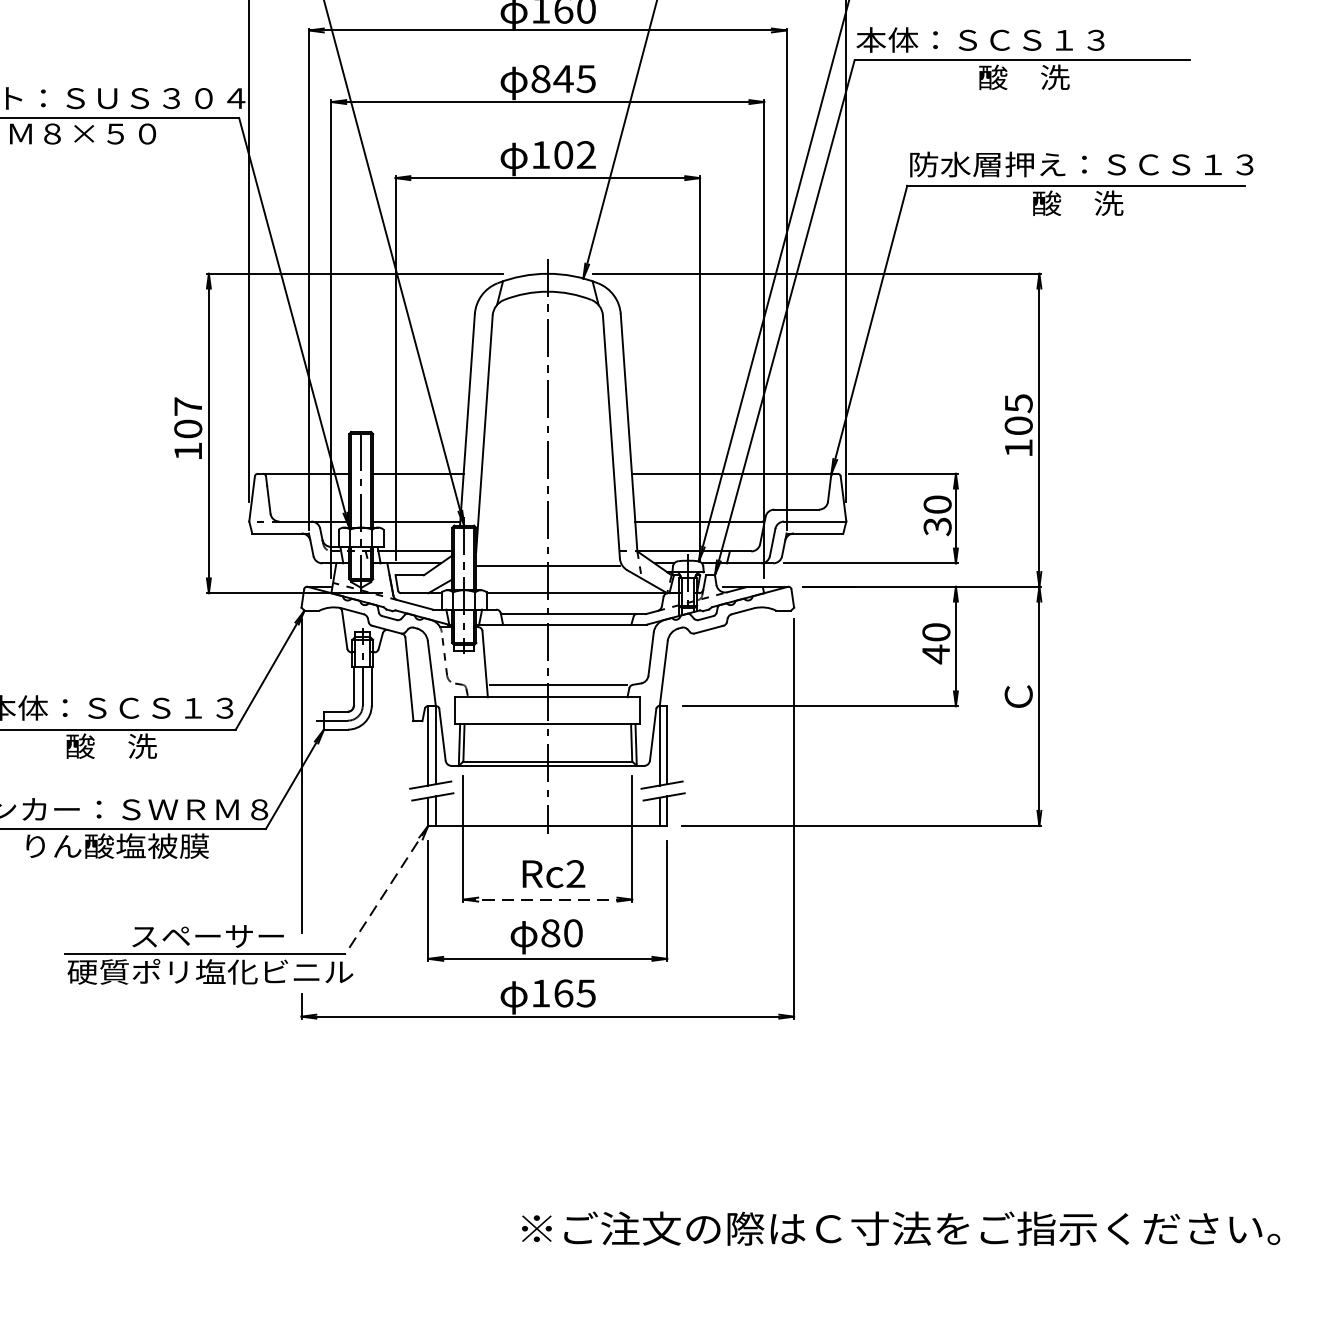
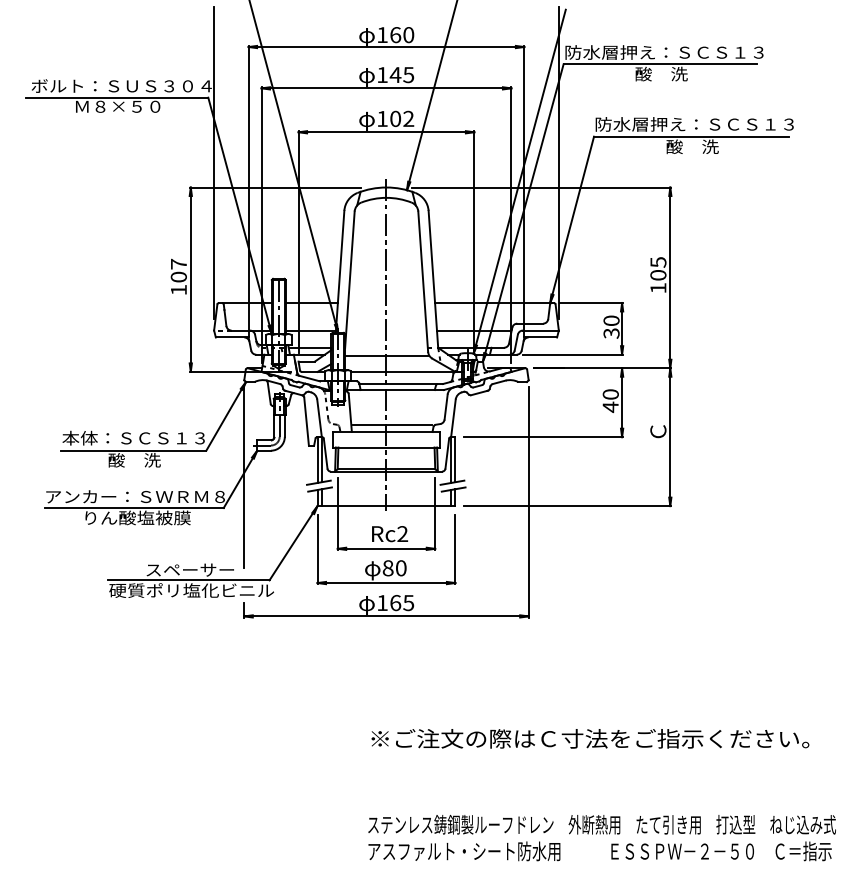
text: (1027, 39) -> (663, 52), 本体：ＳＣＳ１３ -> 防水層押え：ＳＣＳ１３
text: (540, 79) -> (382, 75), 845 -> 145
line: (386, 890) -> (293, 543), dashed -> solid
line: (547, 899) -> (386, 548), dashed -> solid

